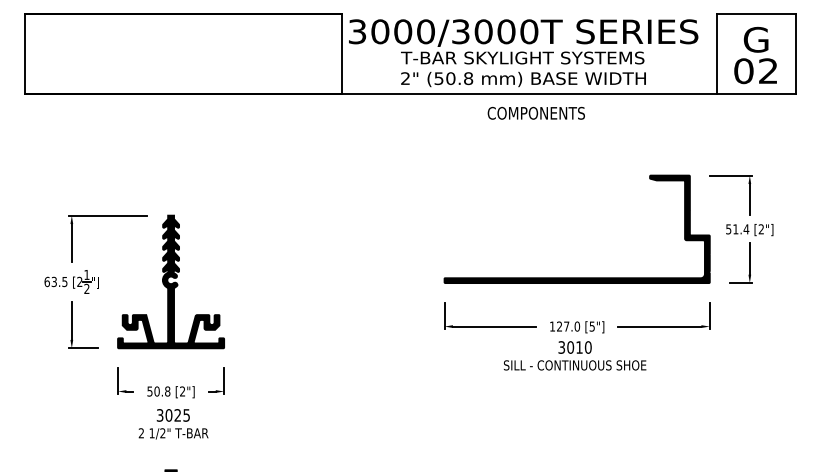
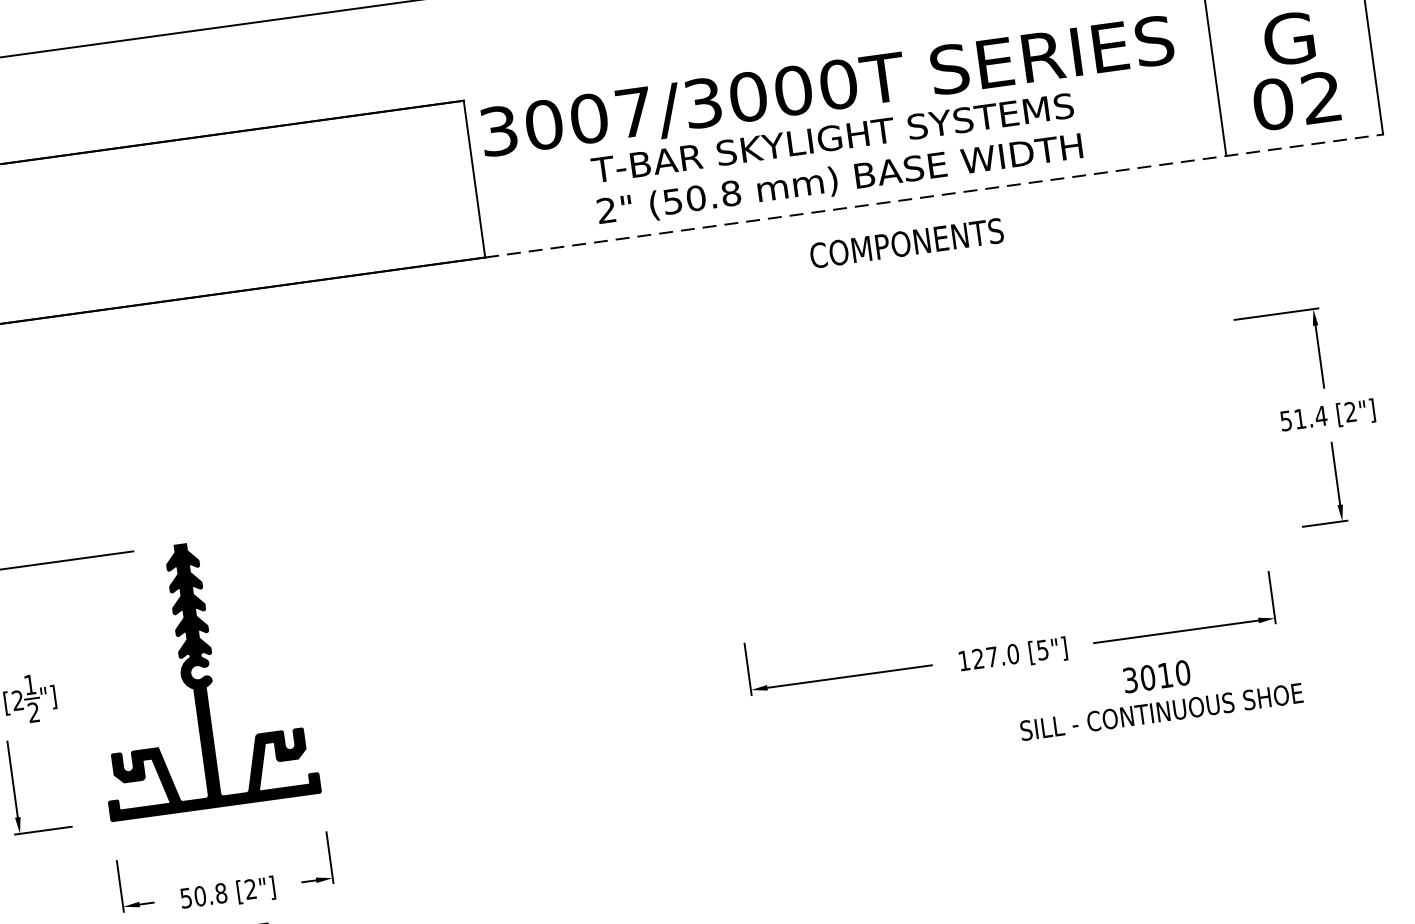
text: (425, 31) -> (633, 112), 3000/3000T -> 3007/3000T
line: (569, 93) -> (934, 195), solid -> dashed
text: (535, 112) -> (904, 241), moved
part: (576, 277) -> (998, 557), removed
text: (574, 355) -> (1157, 692), moved

